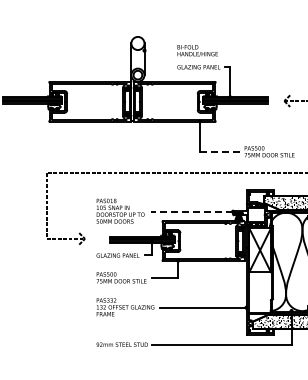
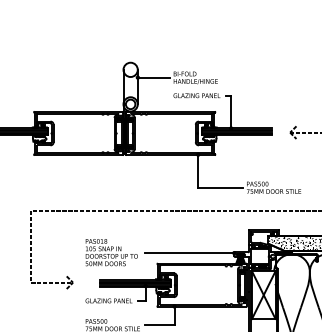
line: (159, 50) -> (154, 77), added
line: (220, 151) -> (220, 187), dashed -> solid
line: (191, 211) -> (188, 252), dashed -> solid

